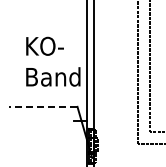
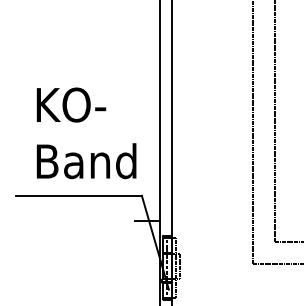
text: (53, 61) -> (86, 132), moved
line: (42, 106) -> (77, 195), dashed -> solid

